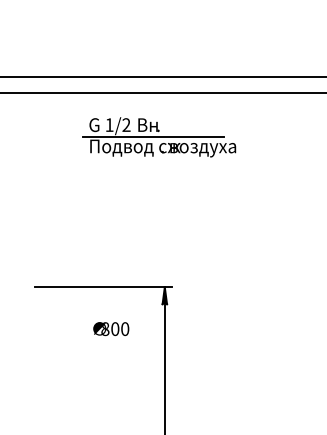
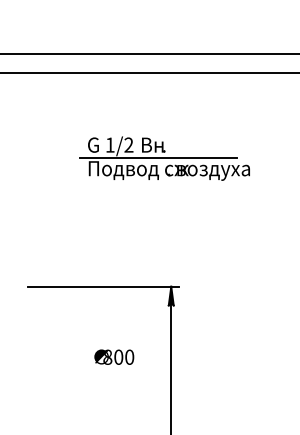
part: (159, 137) -> (165, 158), moved
text: (111, 329) -> (114, 357), moved

